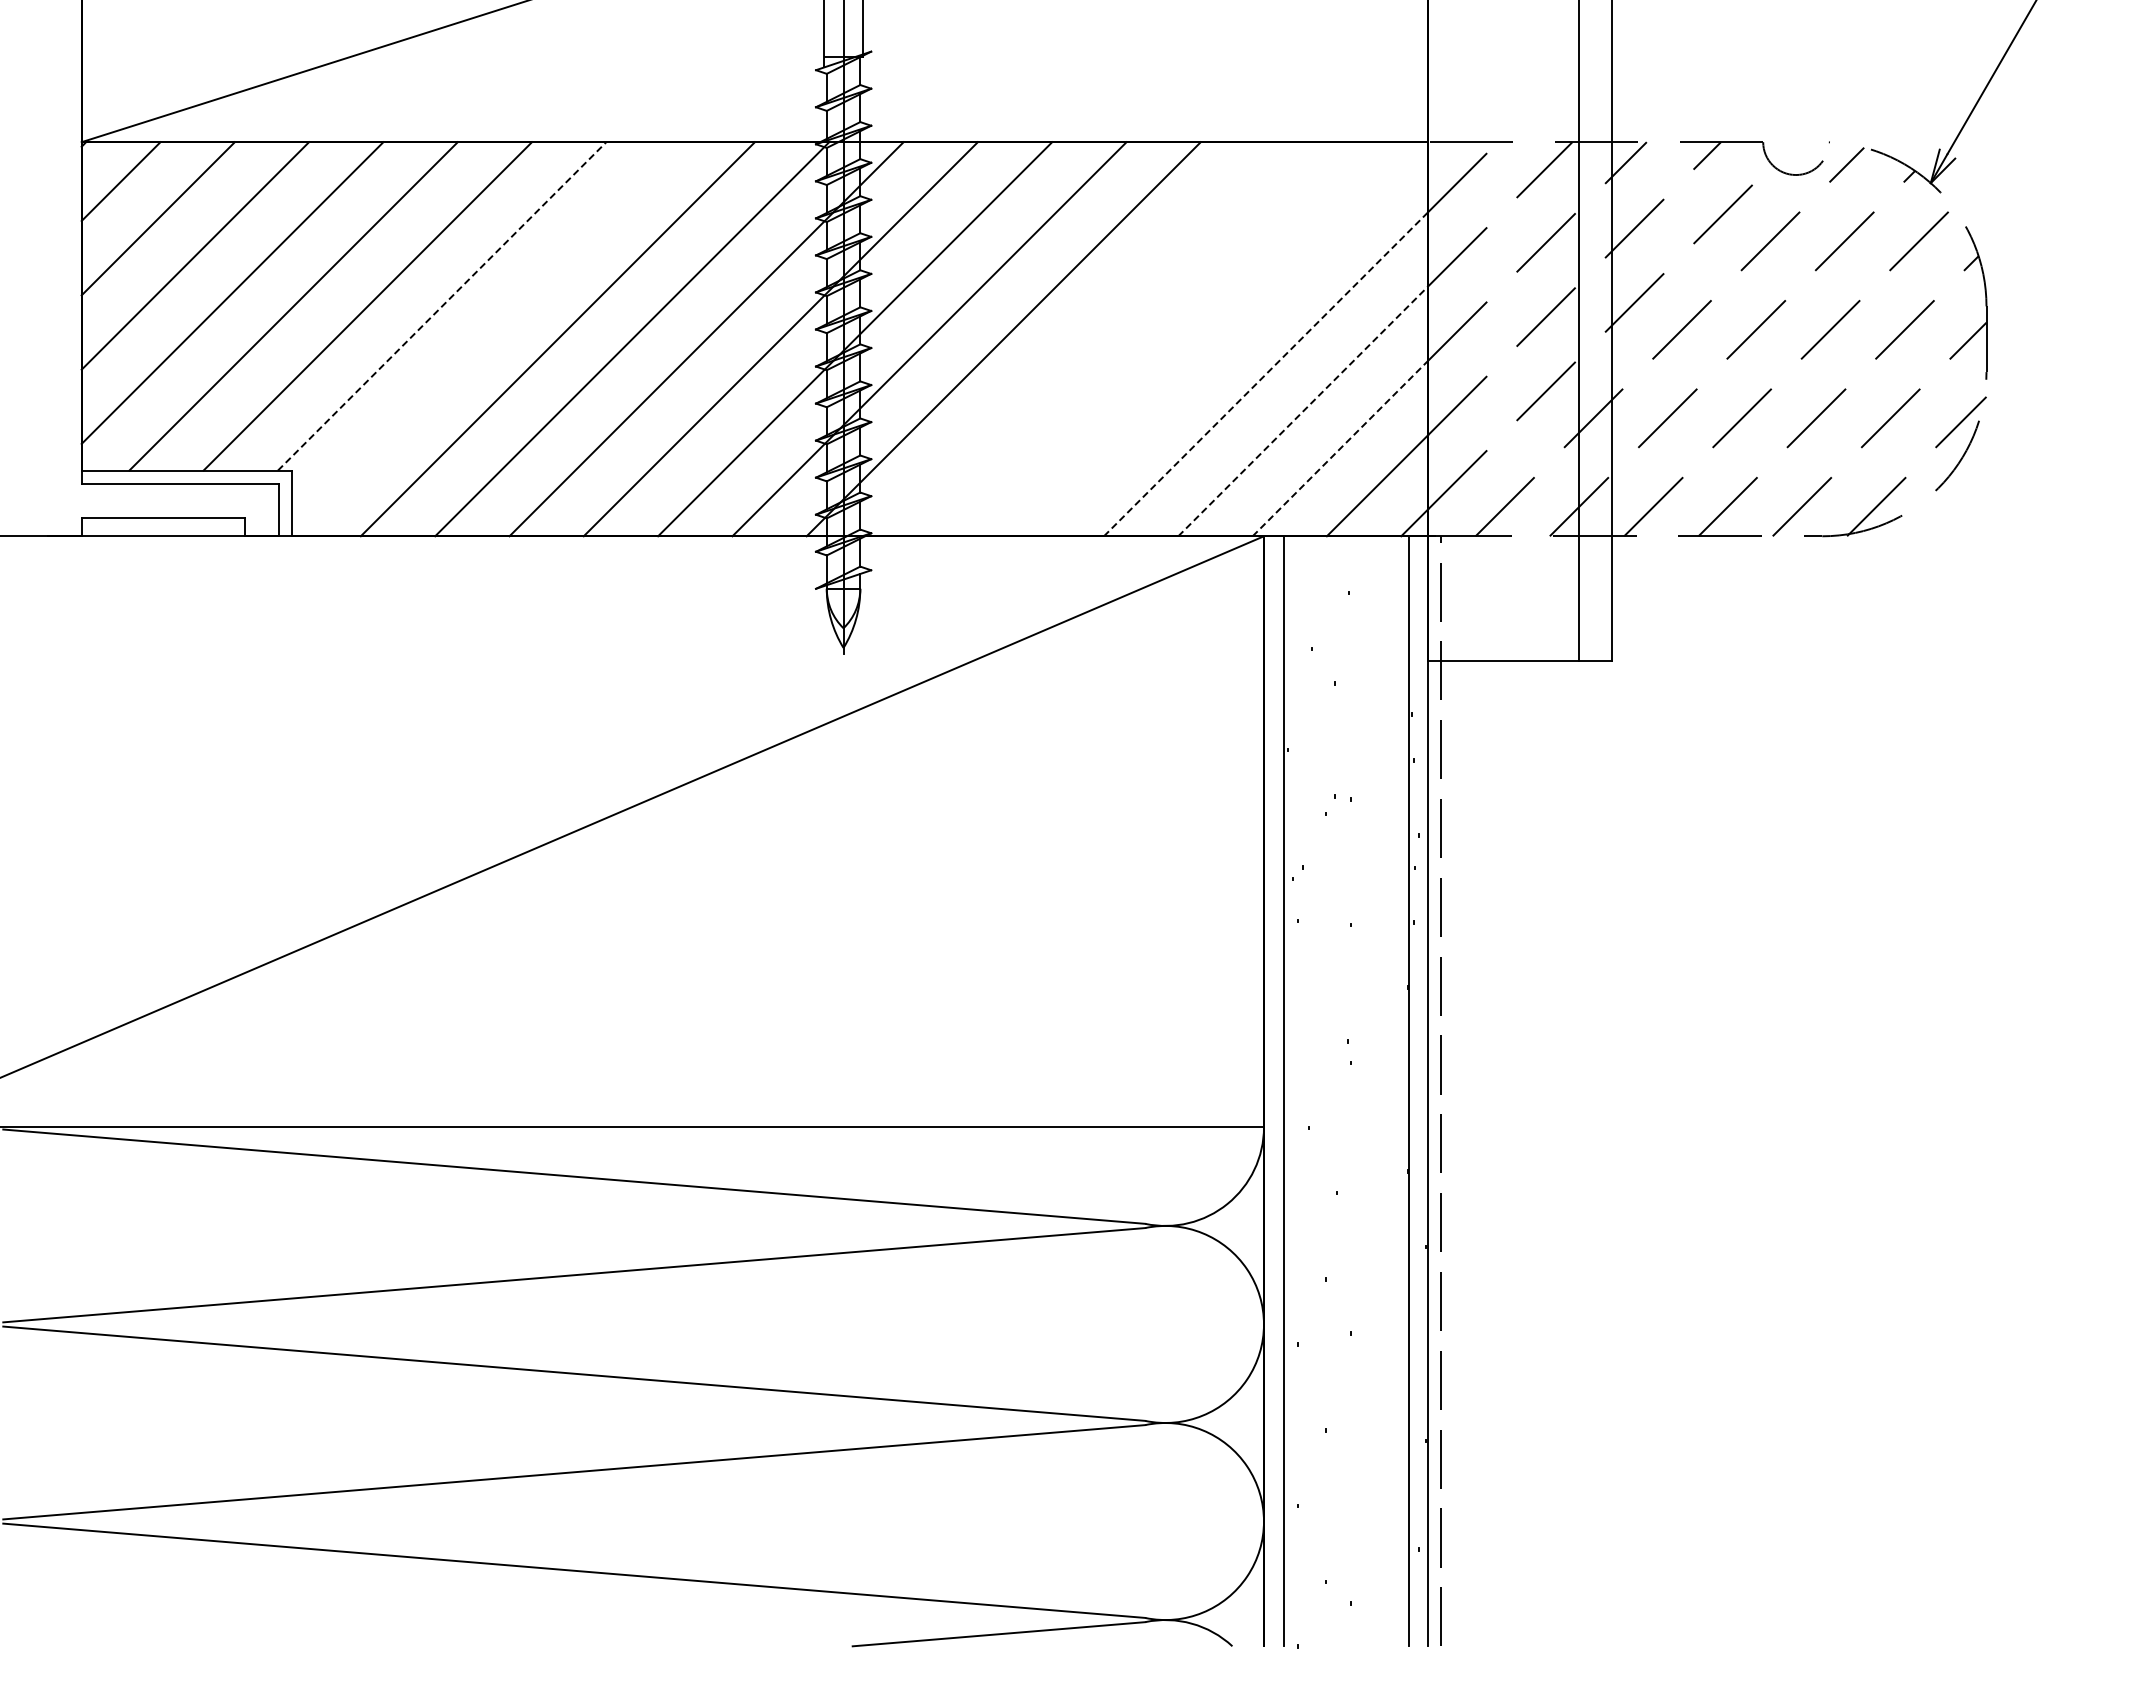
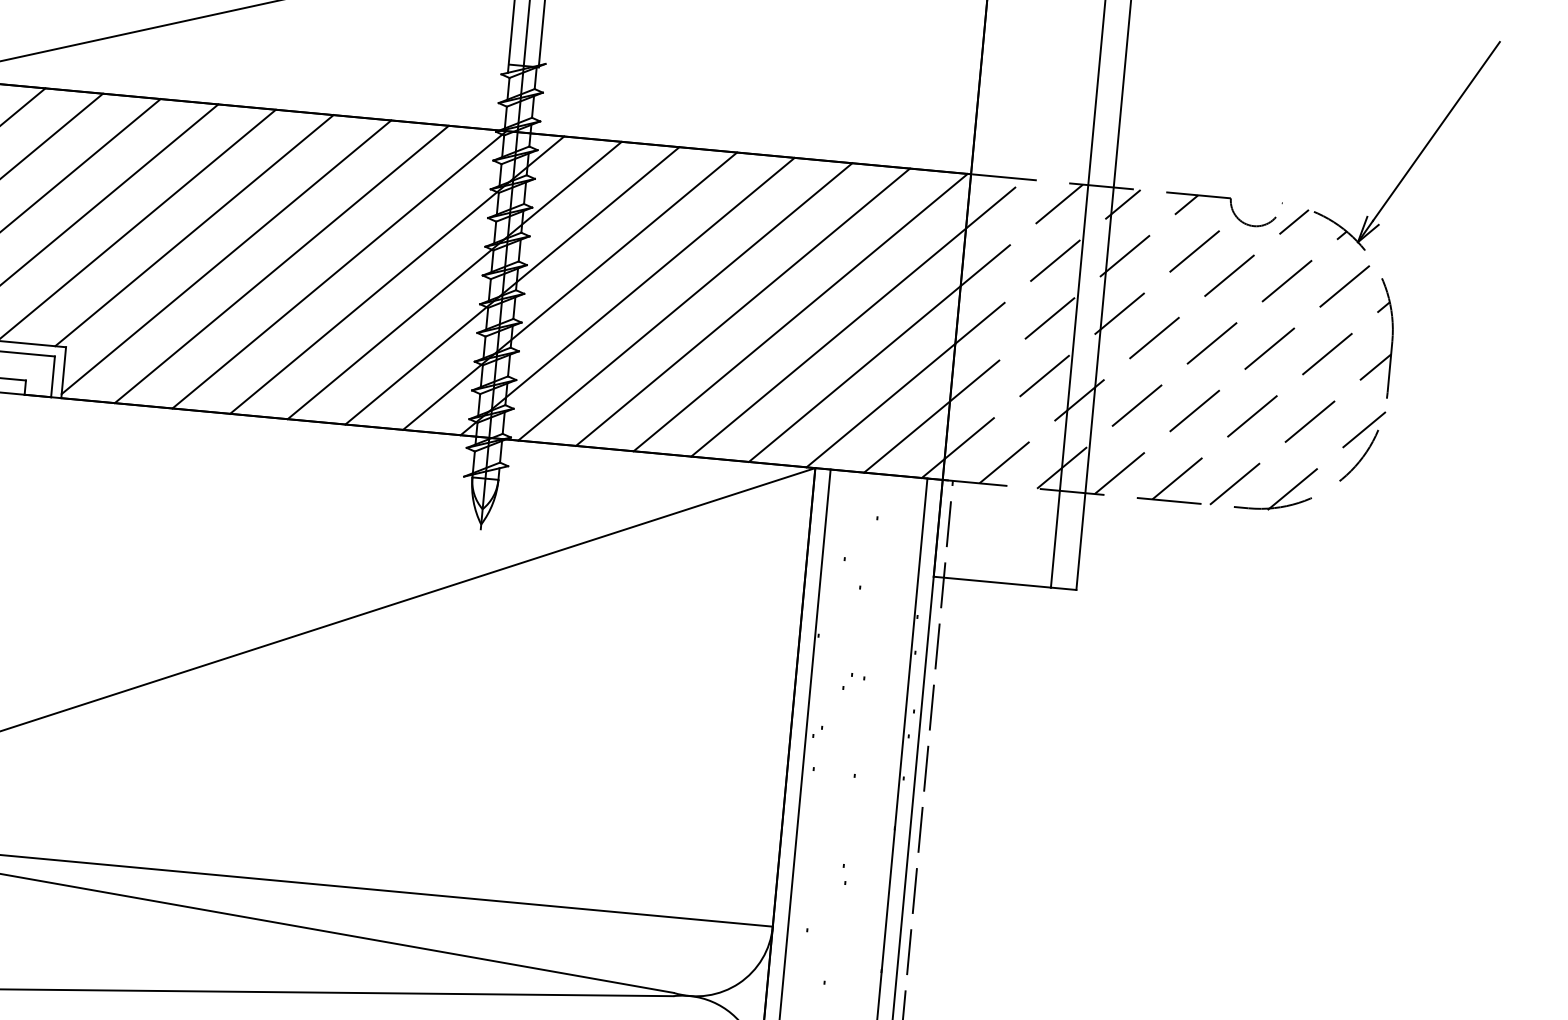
line: (442, 306) -> (194, 230), dashed -> solid
line: (485, 336) -> (225, 257), added
line: (1078, 339) -> (685, 302), added
line: (1152, 339) -> (743, 307), added
line: (1226, 339) -> (800, 312), added
line: (1266, 373) -> (829, 342), dashed -> solid
line: (1303, 411) -> (854, 374), dashed -> solid
line: (1340, 448) -> (881, 405), dashed -> solid

